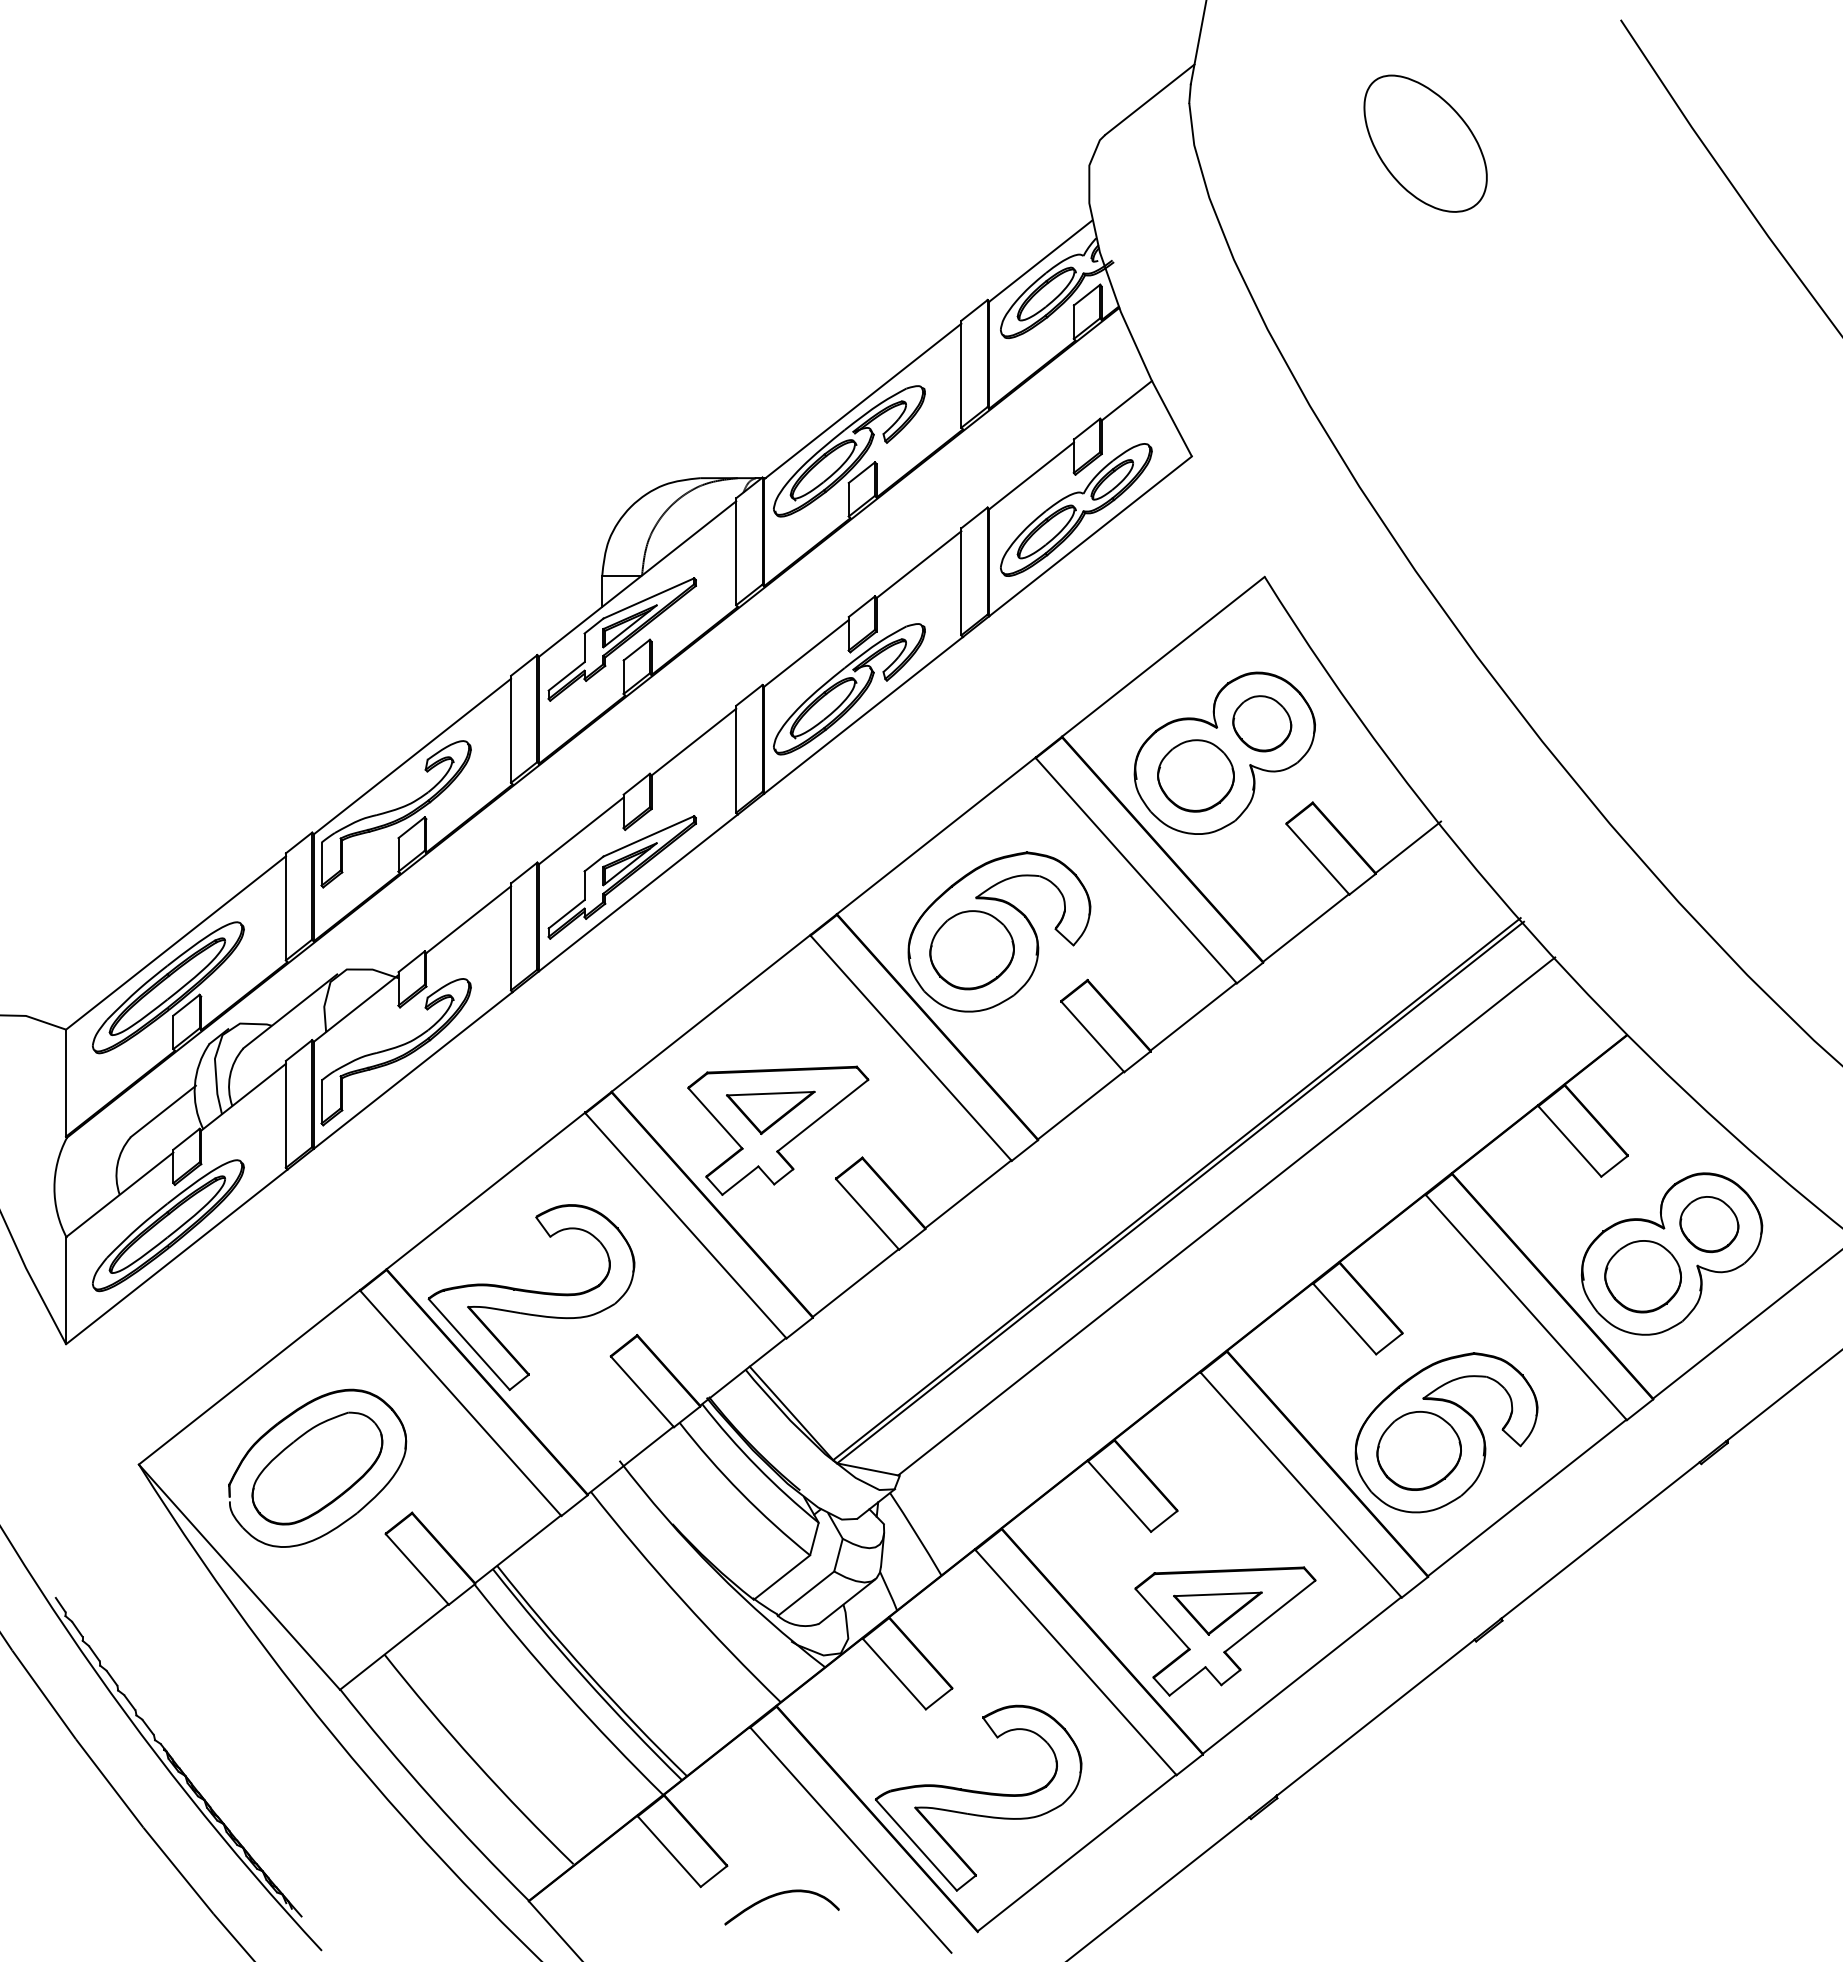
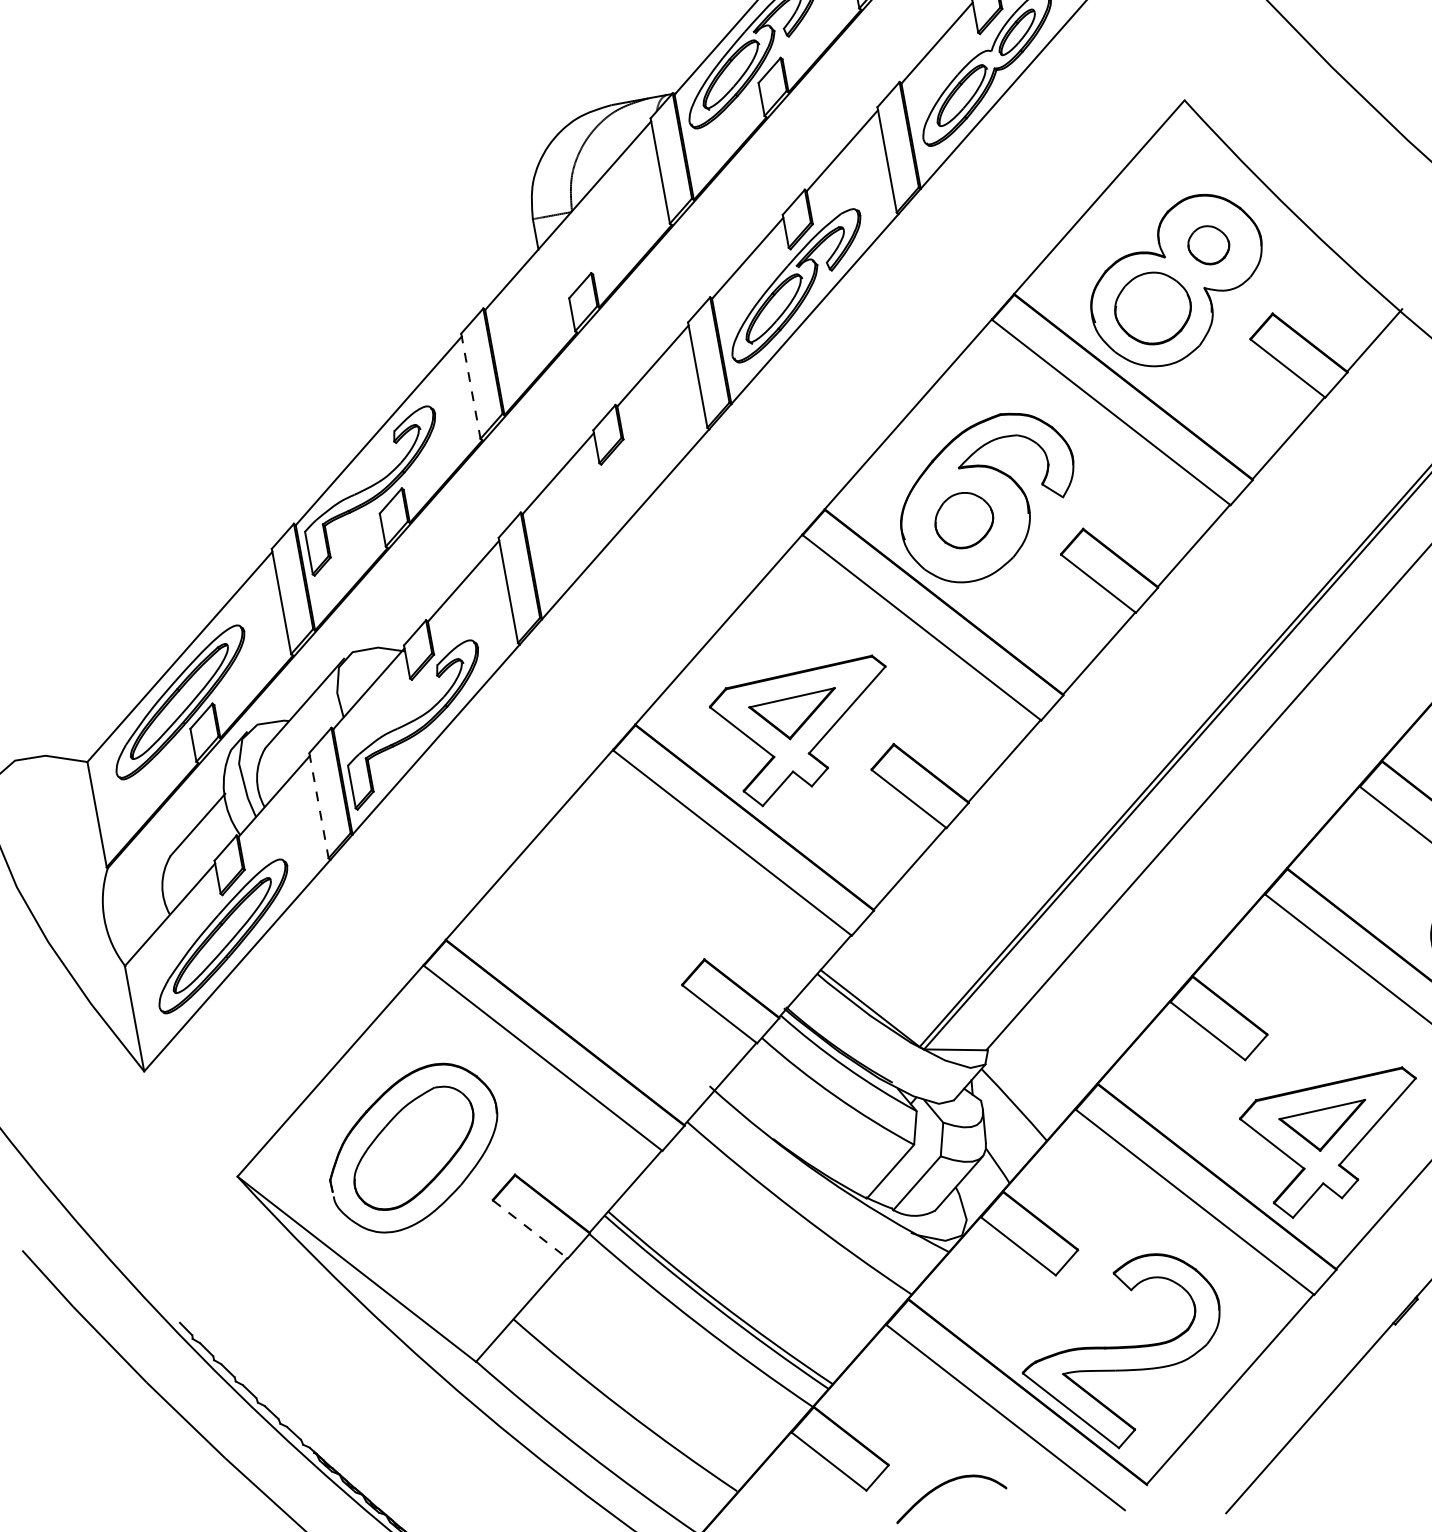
part: (621, 639) -> (563, 278), removed
part: (1262, 723) -> (1208, 244), size x0.7
line: (511, 729) -> (471, 386), solid -> dashed
part: (621, 877) -> (606, 512), removed
part: (971, 950) -> (963, 520), size x0.7
line: (285, 1114) -> (318, 805), solid -> dashed
part: (531, 1297) -> (593, 941), removed
line: (417, 1569) -> (530, 1229), solid -> dashed

